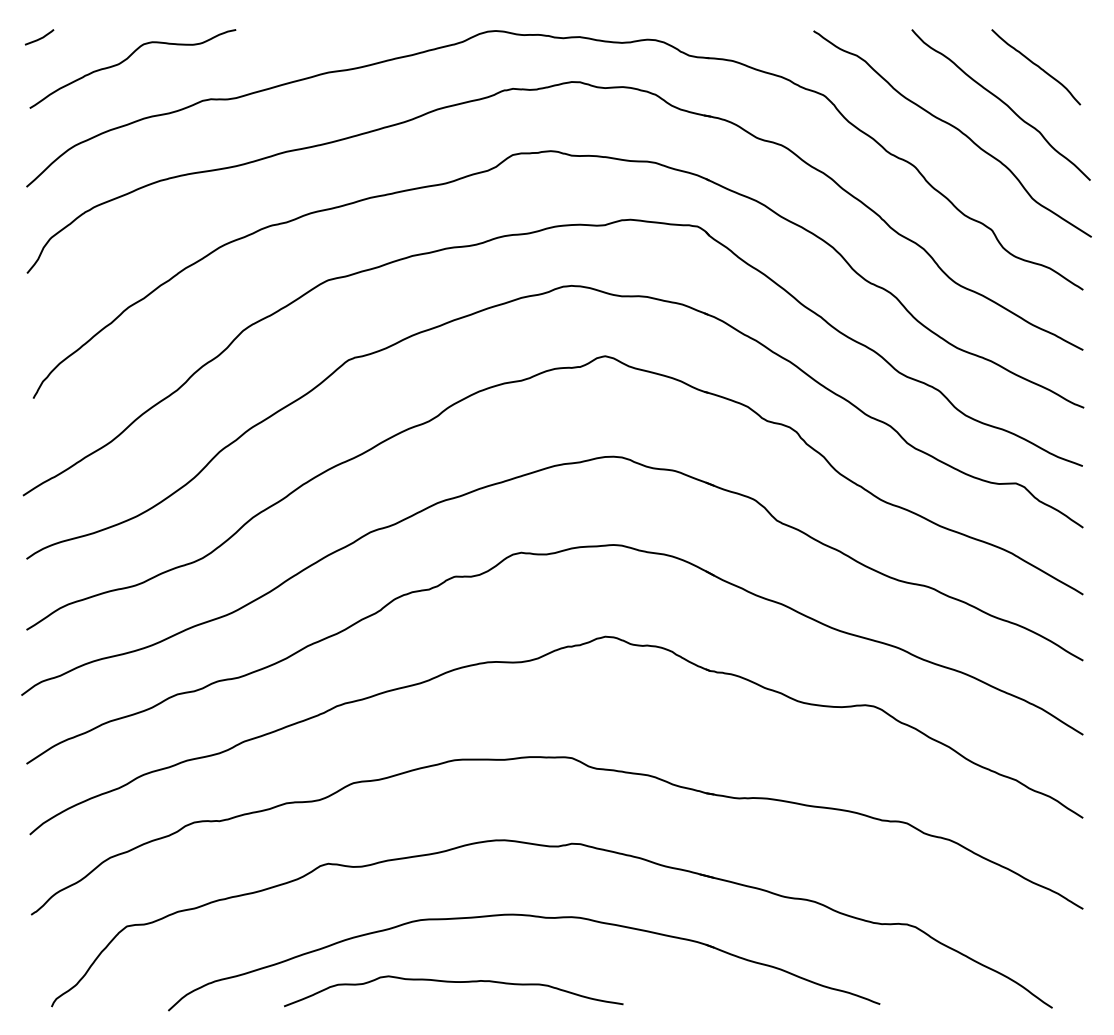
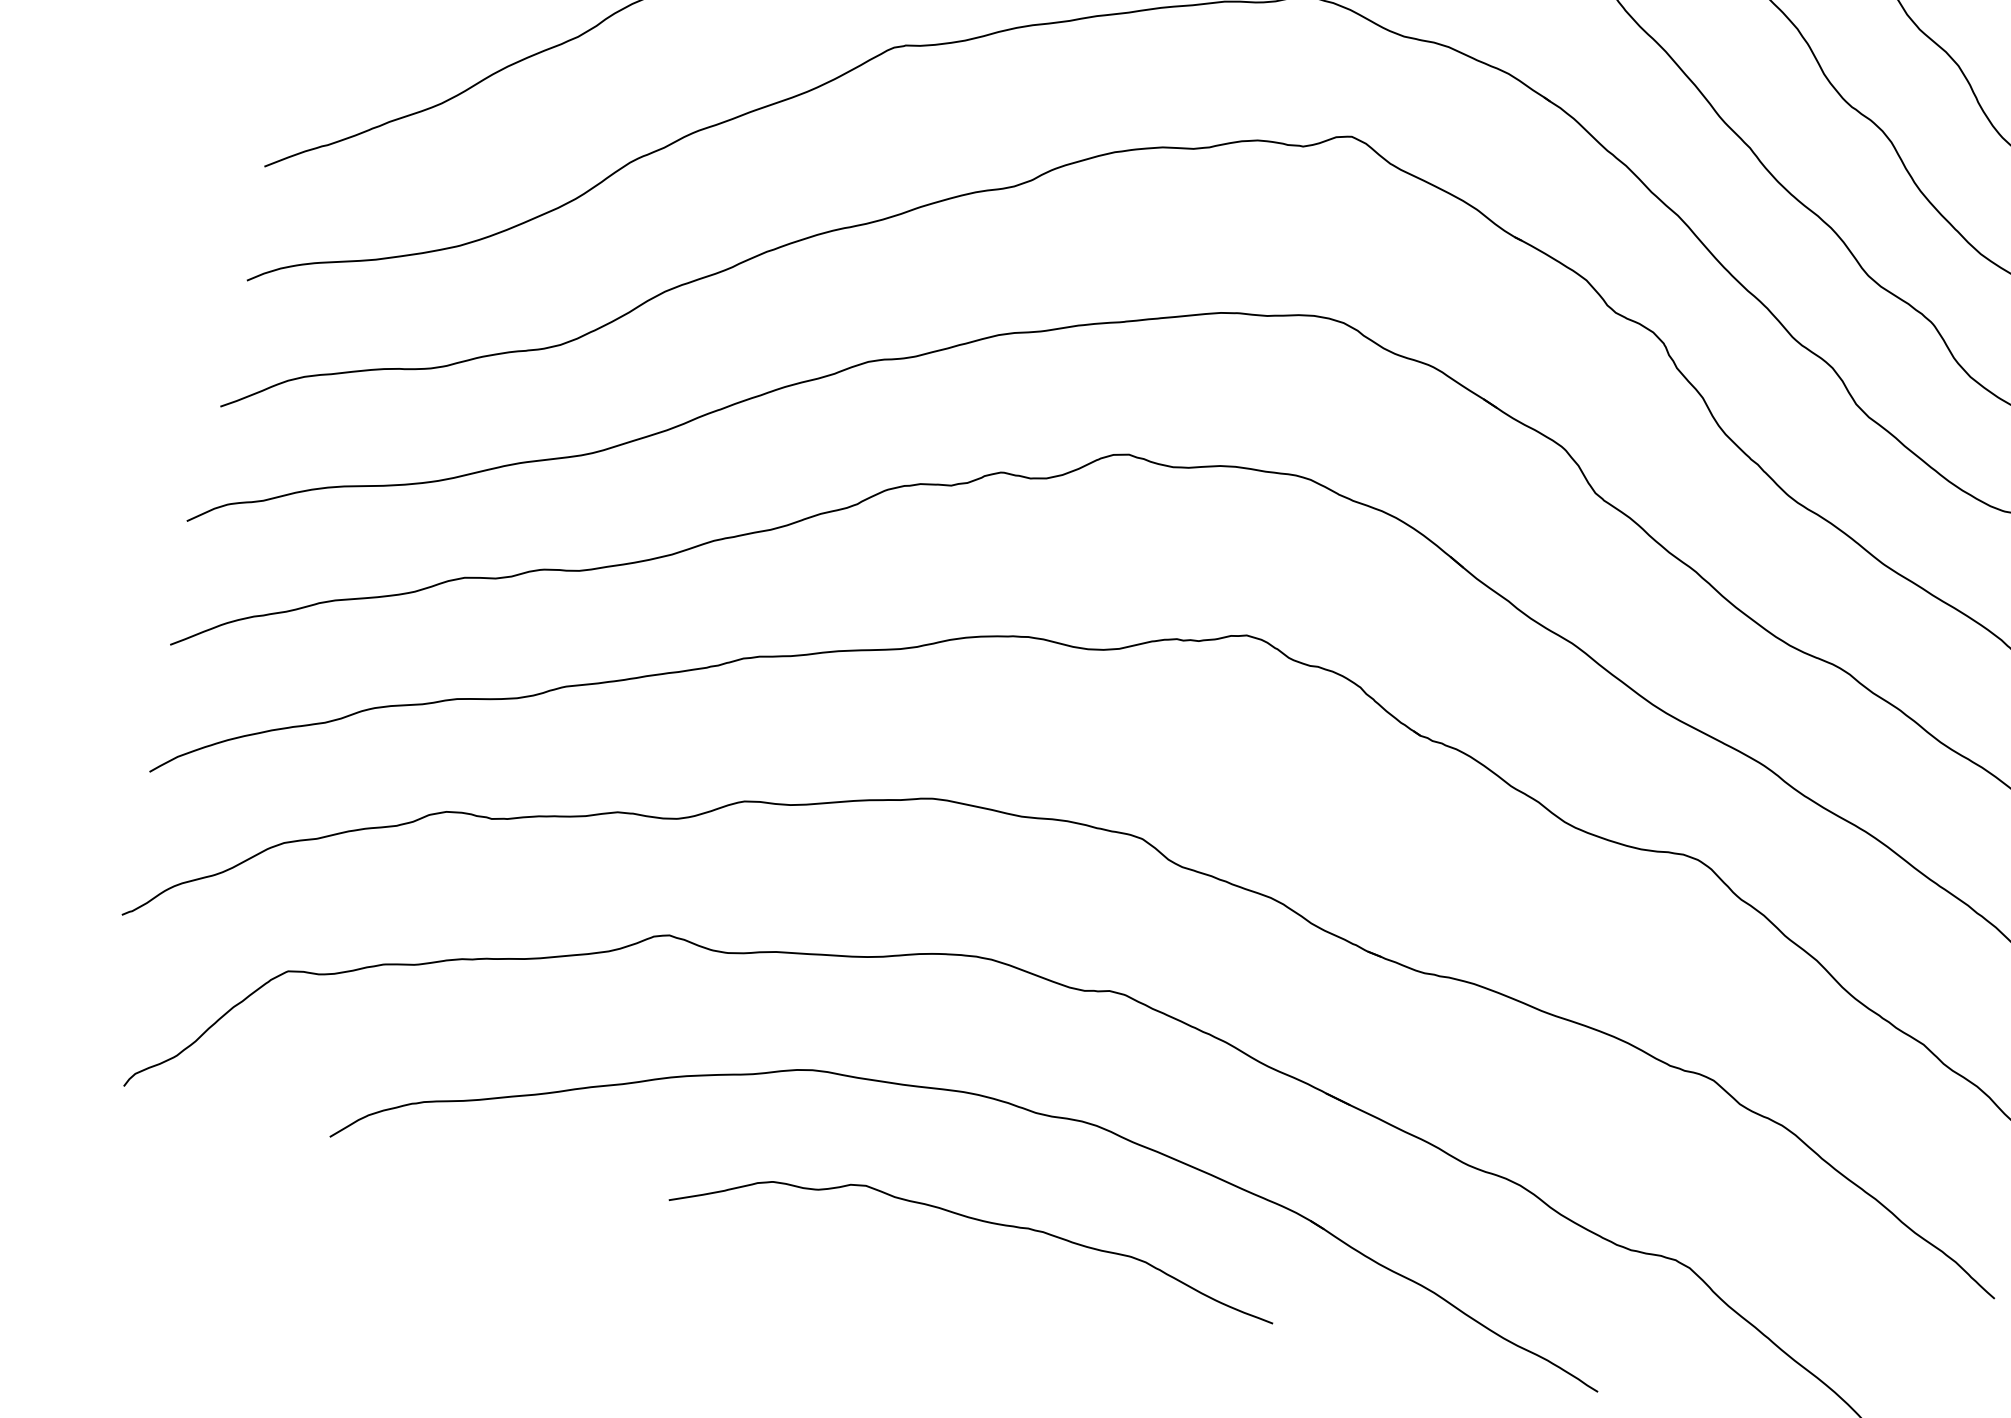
curve: (453, 982) -> (979, 1221), moved

